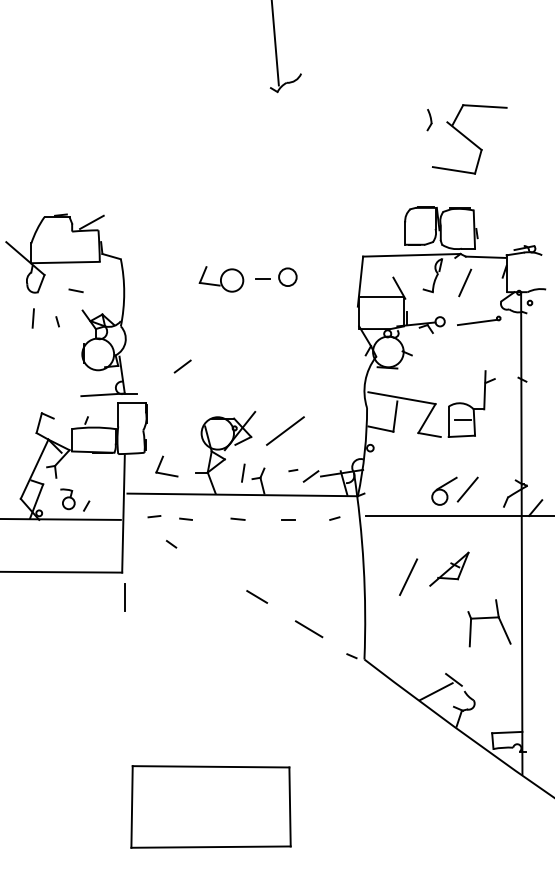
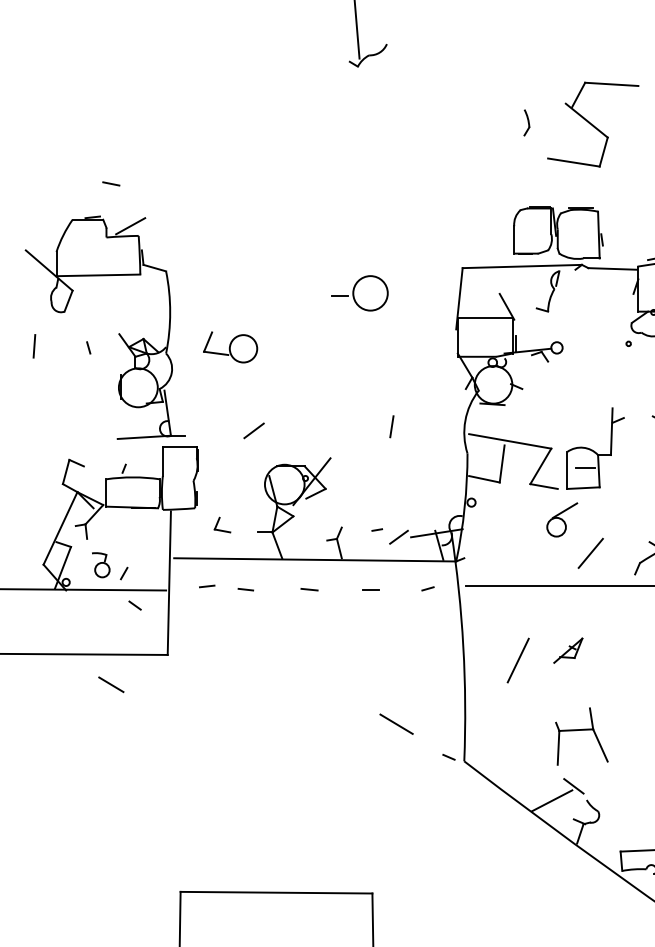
part: (429, 120) -> (526, 123), moved
circle: (287, 277) -> (370, 293), size x1.6
part: (221, 279) -> (230, 347), moved
line: (465, 282) -> (587, 299), removed
line: (75, 290) -> (110, 183), moved
line: (32, 318) -> (33, 346), moved
line: (477, 322) -> (602, 348), removed
line: (182, 366) -> (253, 430), moved
line: (285, 430) -> (367, 480), removed
part: (166, 466) -> (221, 525), size x0.6
line: (243, 472) -> (392, 425), moved
part: (444, 490) -> (562, 518), moved
line: (171, 544) -> (135, 605), moved
part: (449, 568) -> (568, 649), size x0.6
line: (257, 596) -> (111, 684), moved
line: (124, 597) -> (170, 685), removed
part: (489, 623) -> (581, 736), moved

